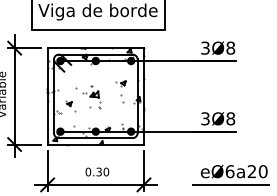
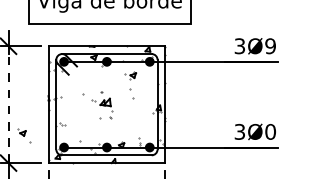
text: (230, 47) -> (270, 45), 3Ø8 -> 3Ø9
part: (120, 91) -> (129, 85), moved
line: (14, 95) -> (8, 103), solid -> dashed
part: (70, 106) -> (24, 136), moved
text: (230, 118) -> (270, 131), 3Ø8 -> 3Ø0

